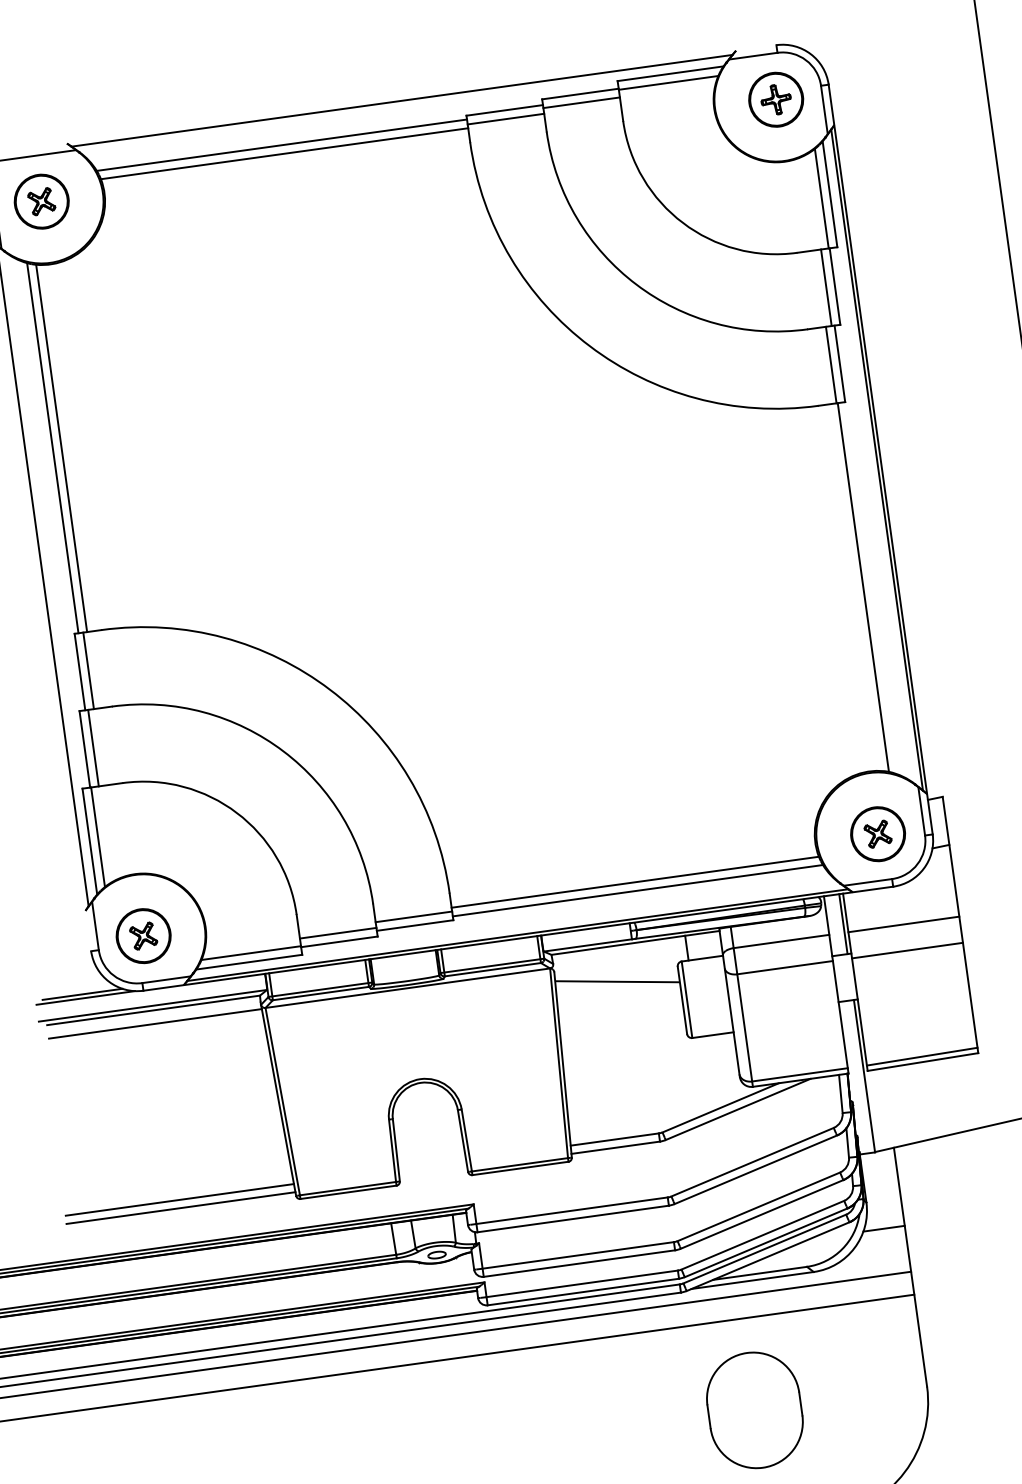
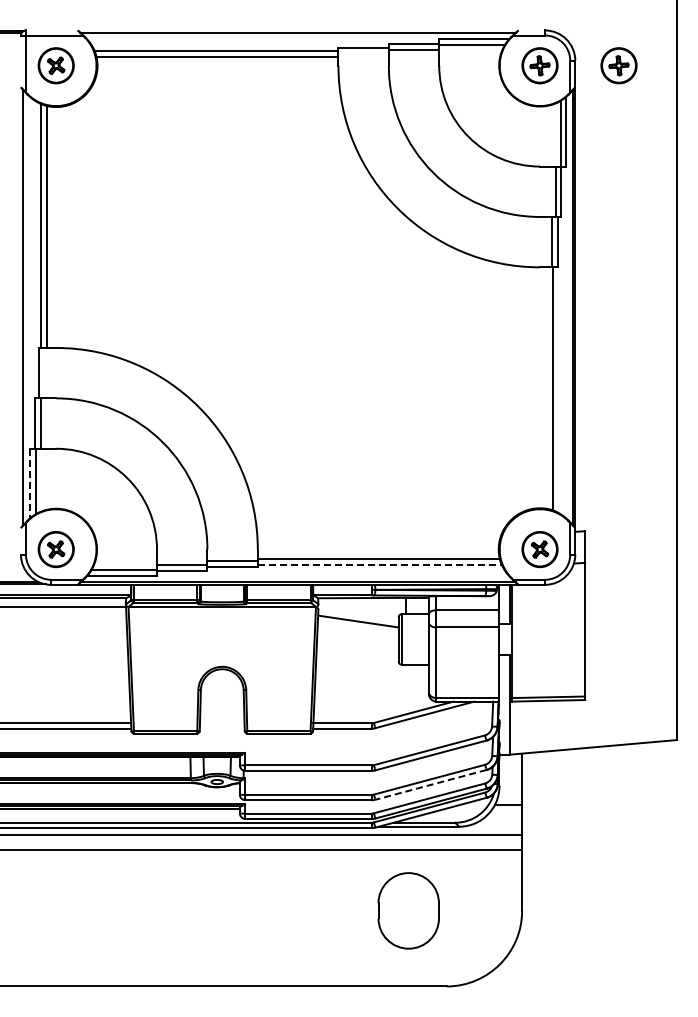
part: (895, 82) -> (618, 65), added
line: (505, 119) -> (363, 54), removed
line: (88, 669) -> (44, 372), removed
line: (89, 841) -> (29, 483), solid -> dashed
line: (637, 890) -> (379, 564), solid -> dashed
line: (903, 924) -> (548, 610), removed
line: (907, 950) -> (548, 627), removed
line: (761, 1213) -> (430, 784), solid -> dashed

